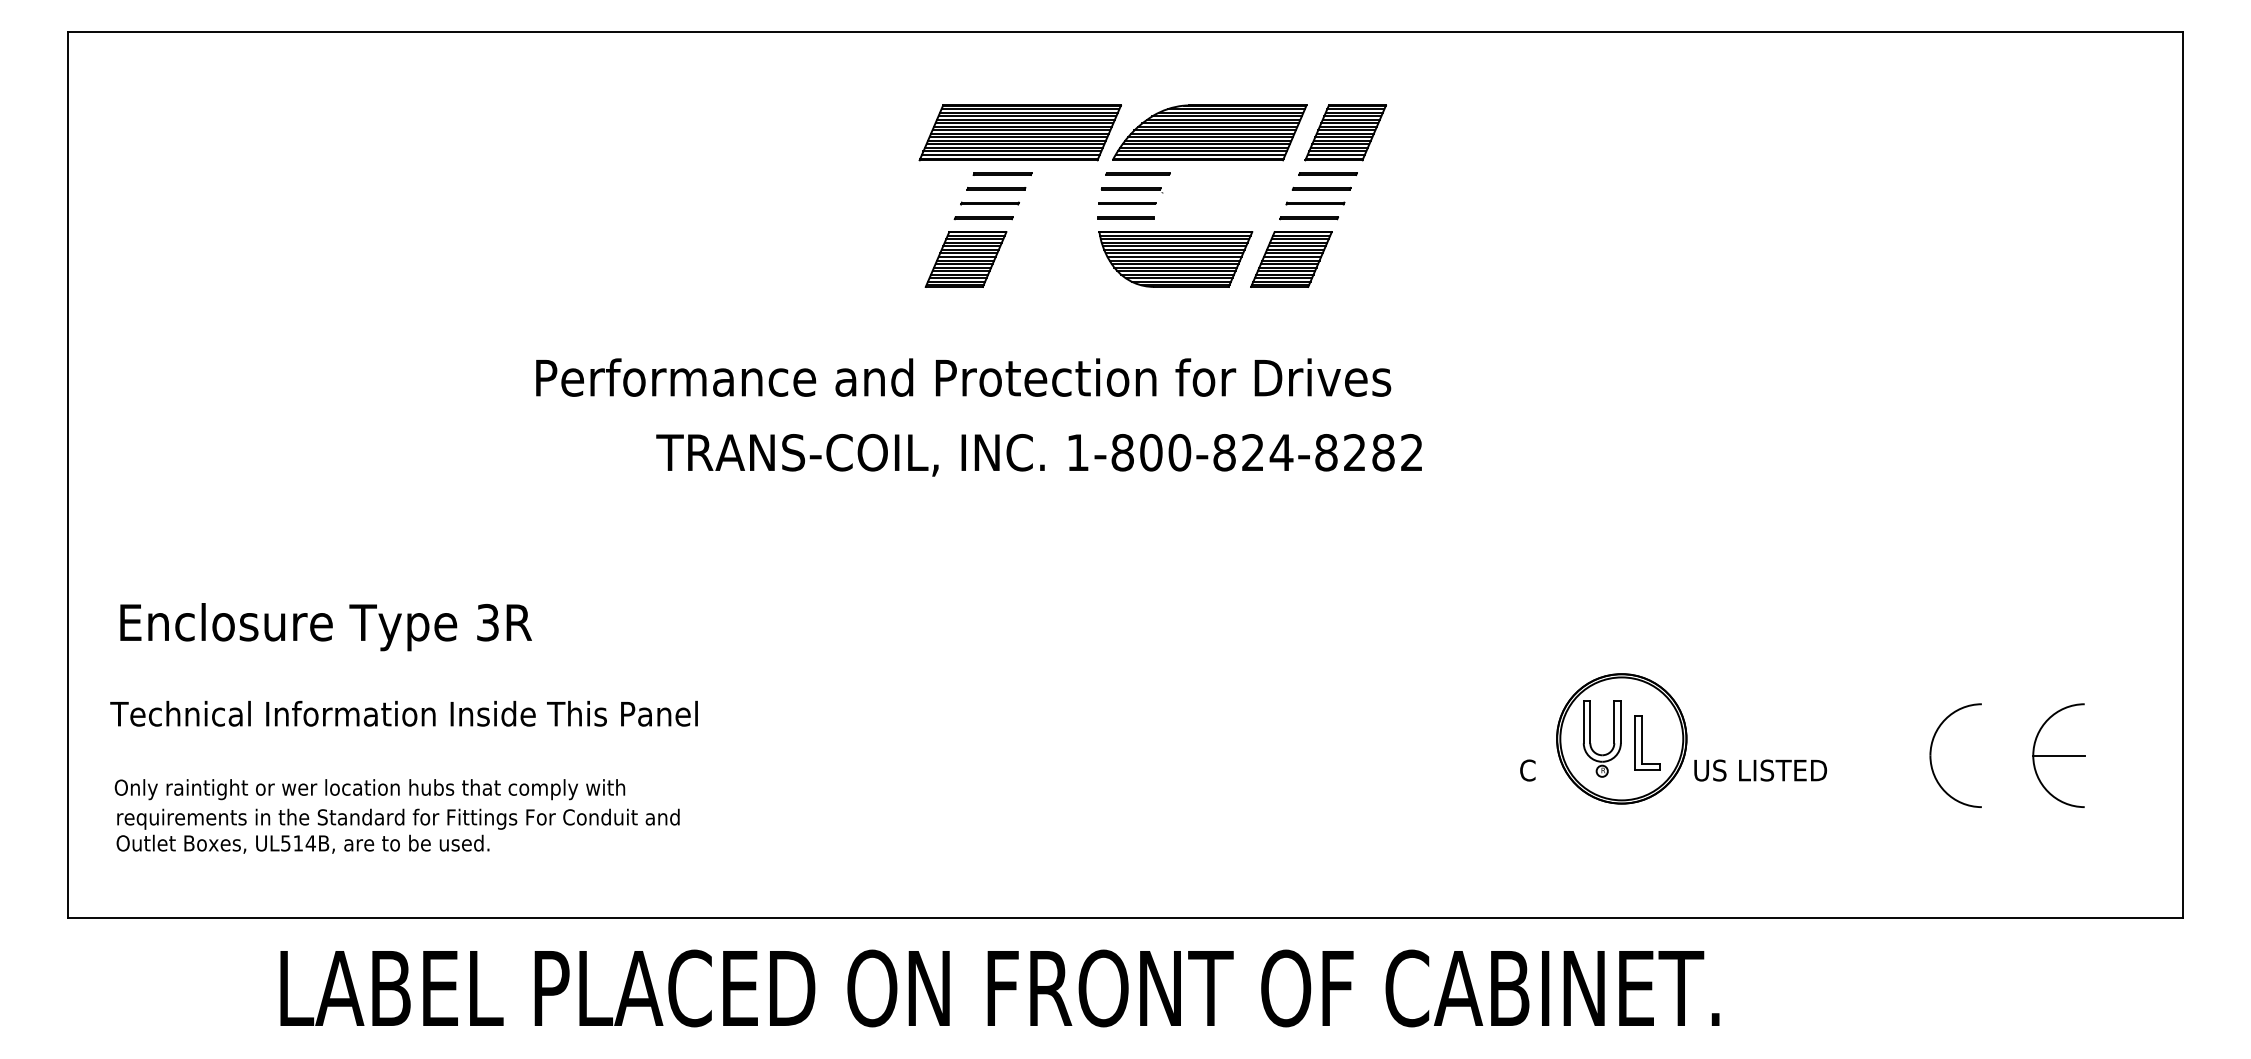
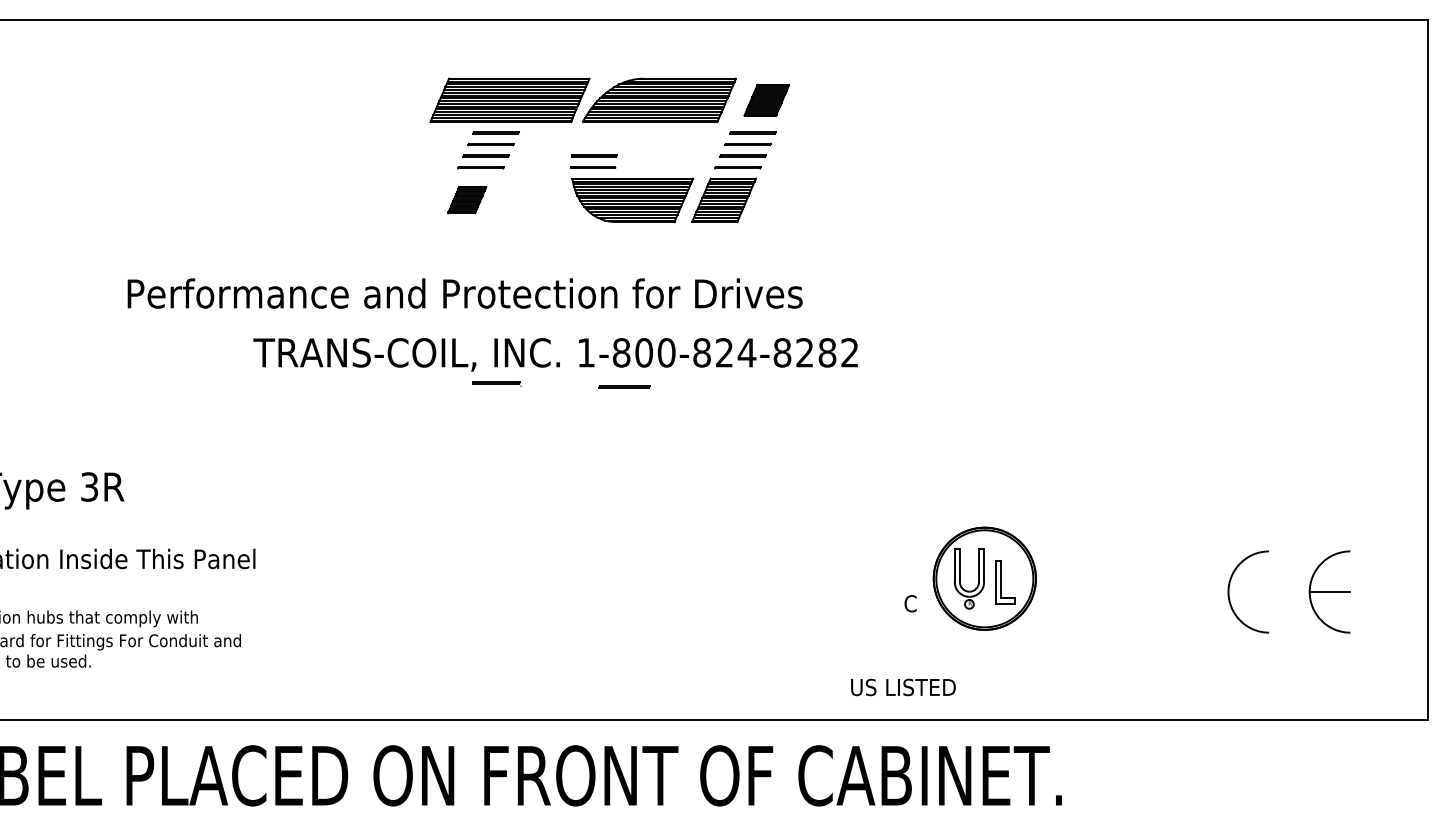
part: (1345, 132) -> (766, 100), size x0.7
line: (1137, 173) -> (623, 386), moved
part: (1131, 190) -> (496, 384), moved
part: (965, 259) -> (466, 200), size x0.6
text: (1038, 455) -> (555, 355), moved
text: (1760, 770) -> (903, 687), moved

